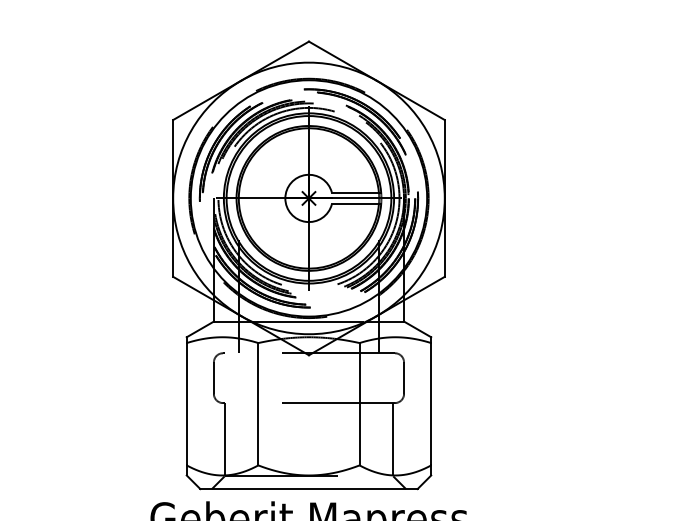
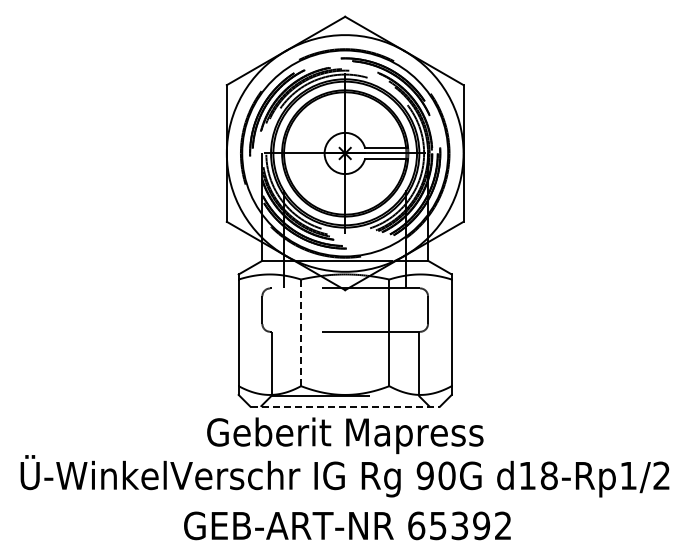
line: (258, 403) -> (301, 332), solid -> dashed
line: (309, 488) -> (345, 406), solid -> dashed

